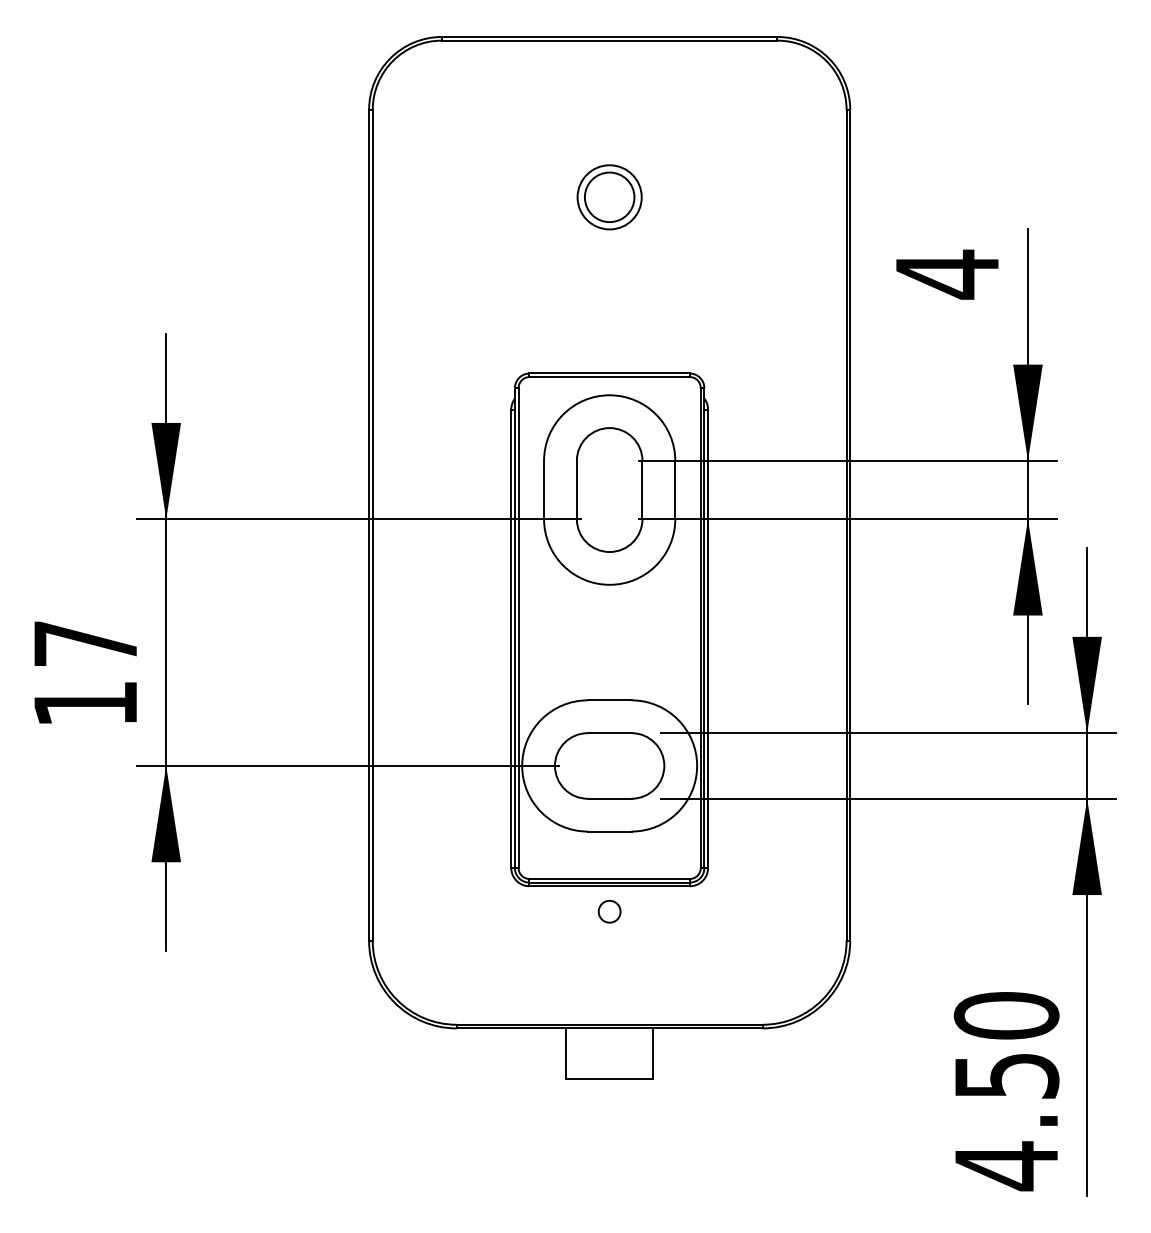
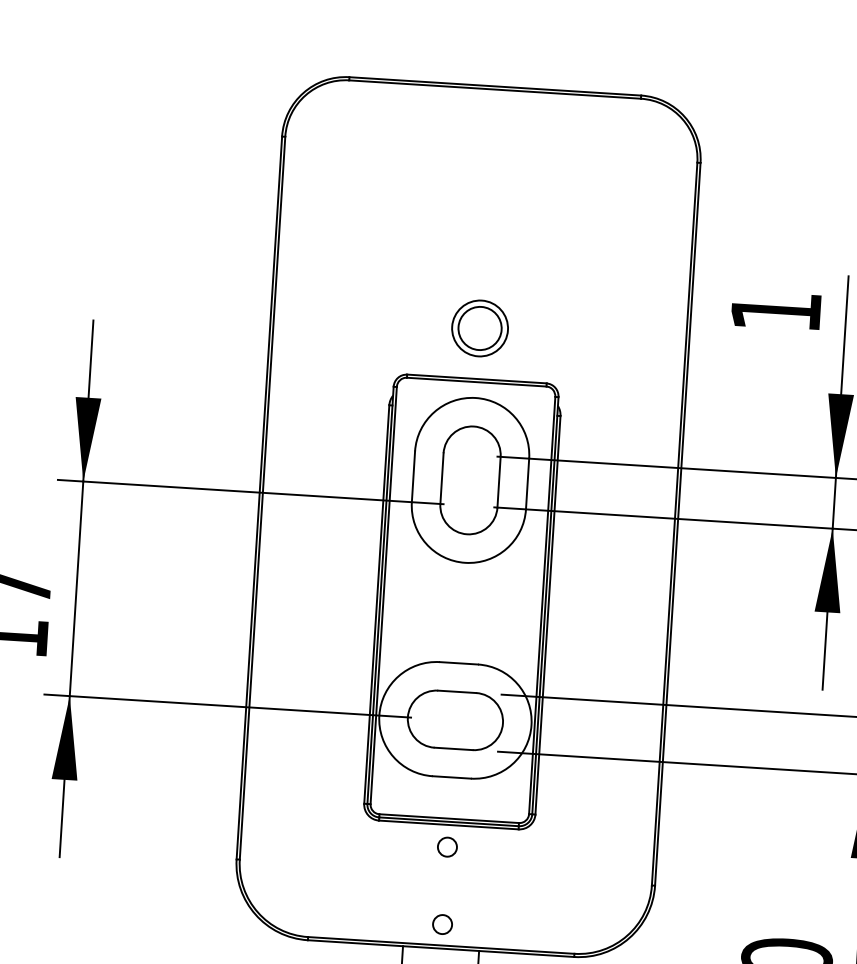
part: (609, 197) -> (479, 328), moved
text: (947, 274) -> (776, 311), 4 -> 1
circle: (609, 1000) -> (442, 924), added

